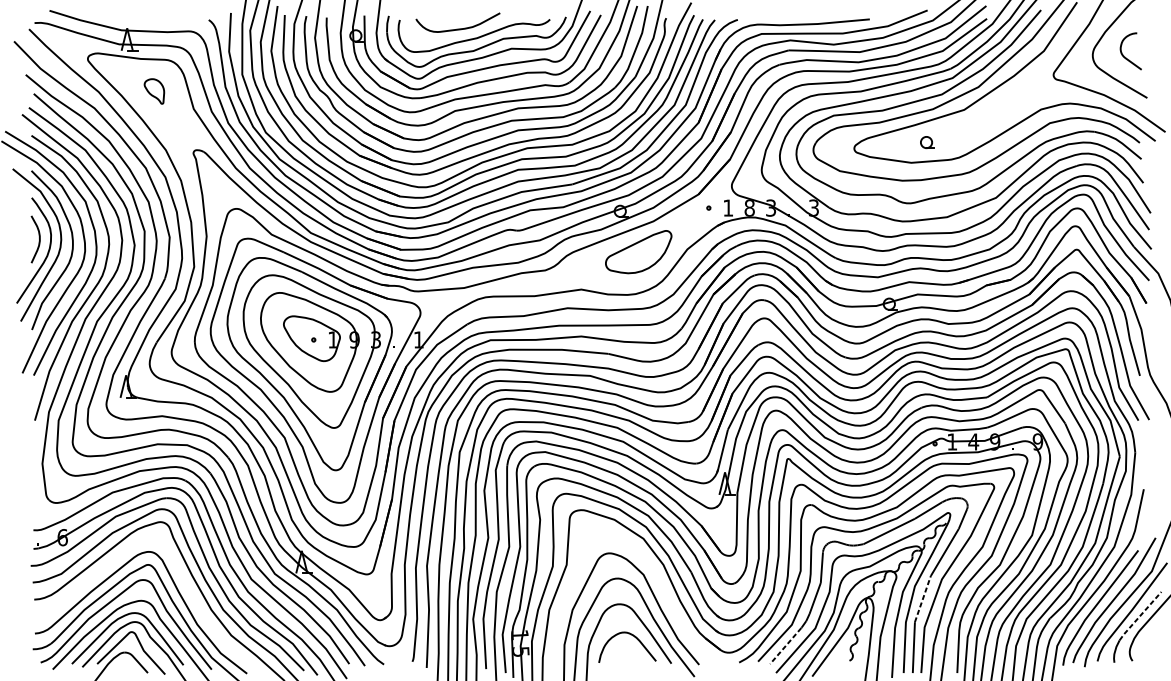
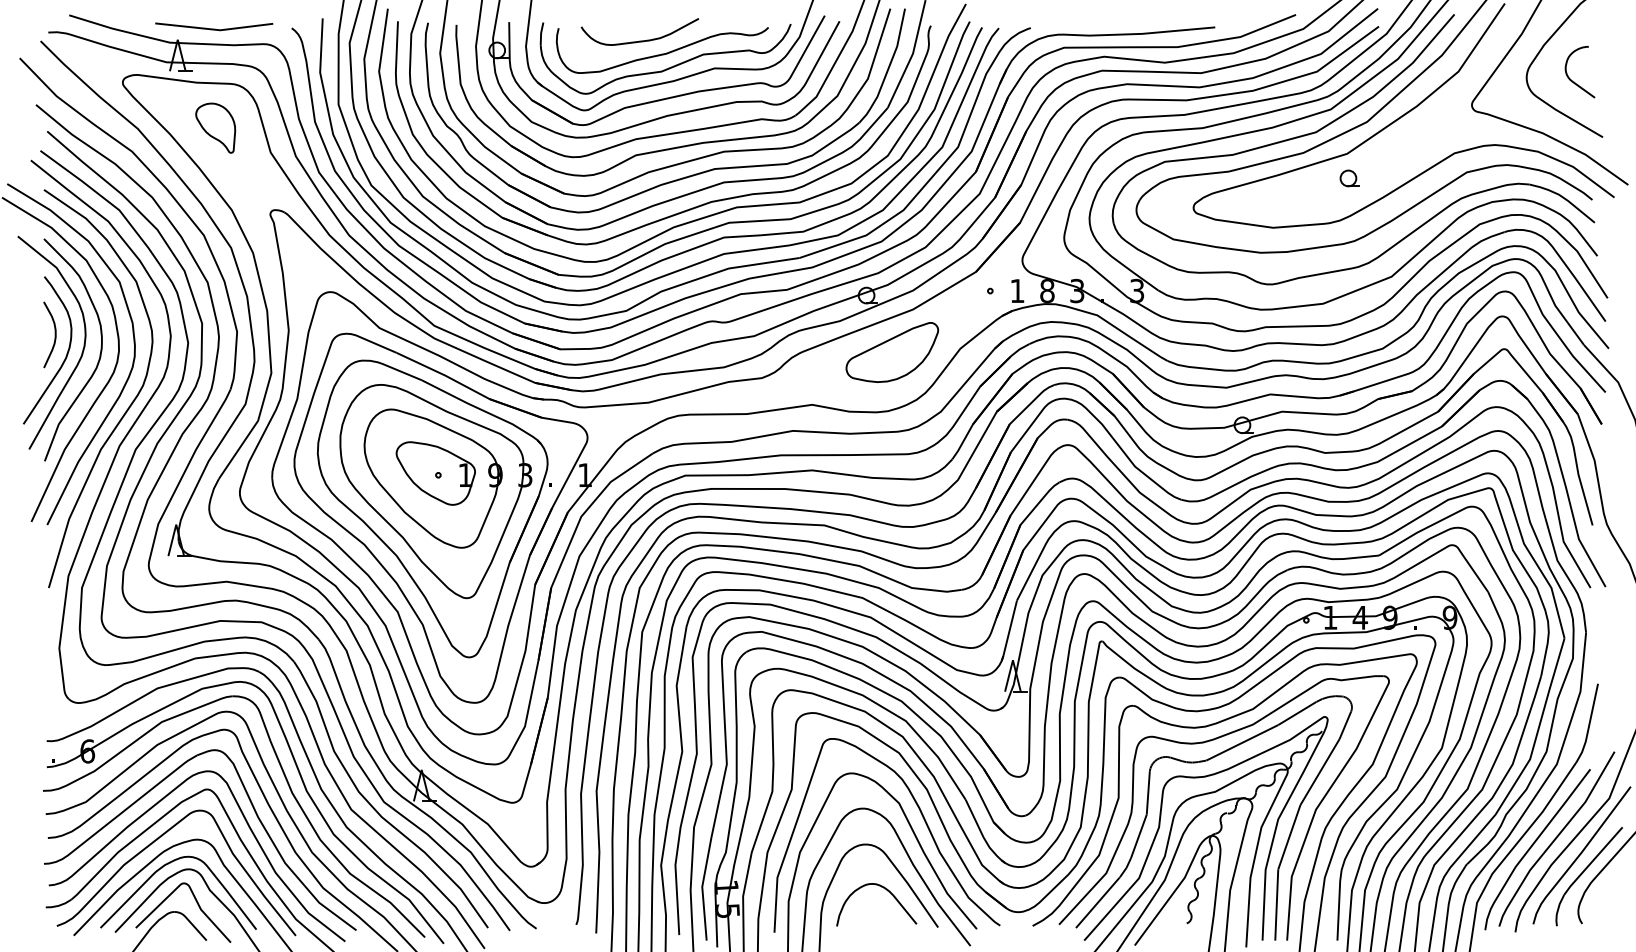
line: (153, 20) -> (214, 28), added
part: (154, 91) -> (215, 127), size x1.43
part: (927, 142) -> (1349, 178), moved
part: (182, 581) -> (254, 812), added
curve: (660, 584) -> (922, 817), added
line: (922, 598) -> (1289, 836), dashed -> solid
line: (1139, 615) -> (1592, 860), dashed -> solid
line: (785, 646) -> (1097, 903), dashed -> solid

